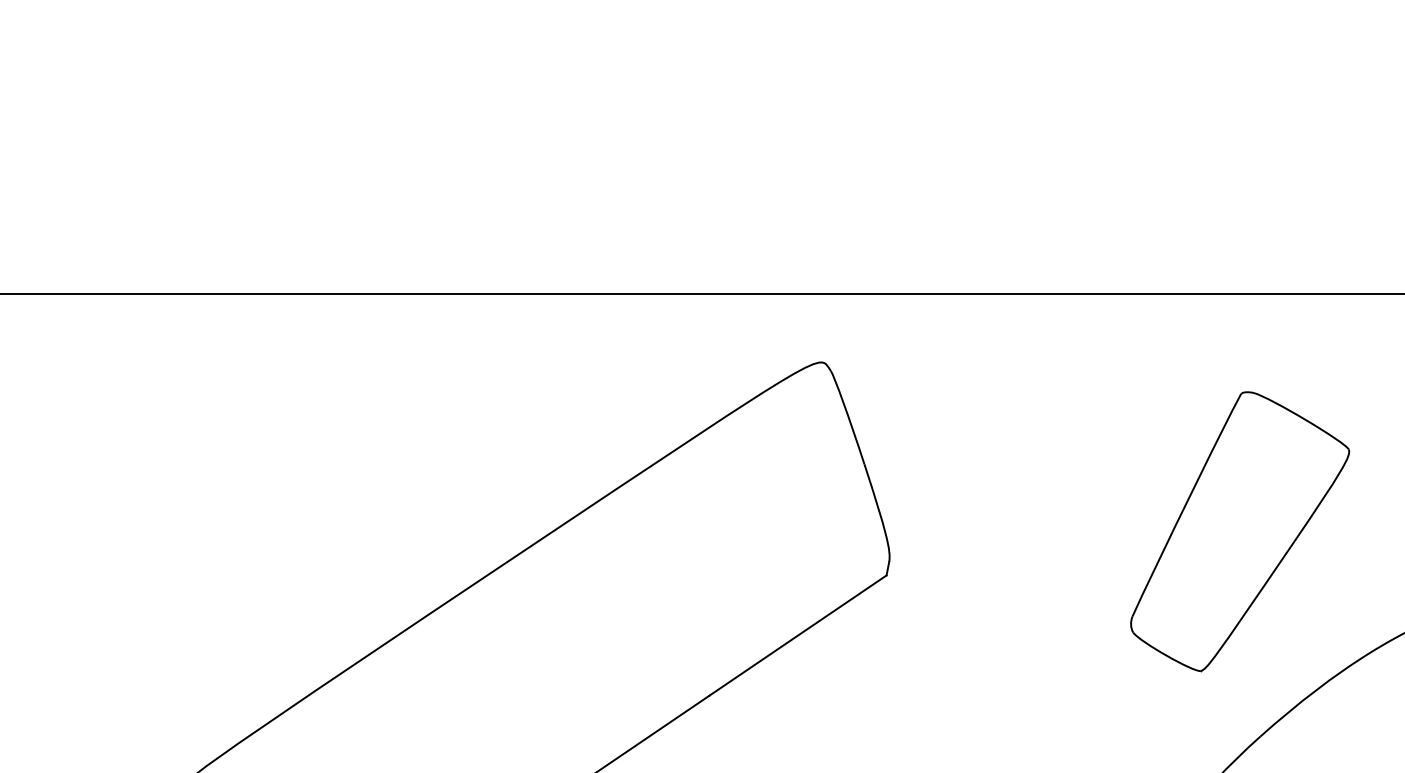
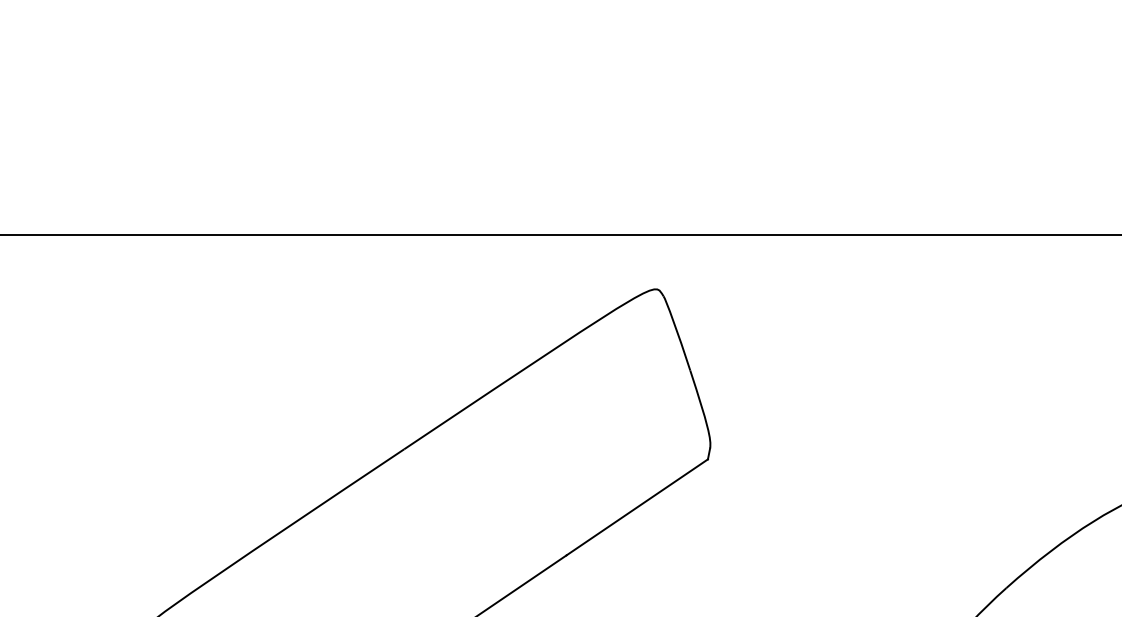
part: (1240, 531) -> (990, 424), removed

